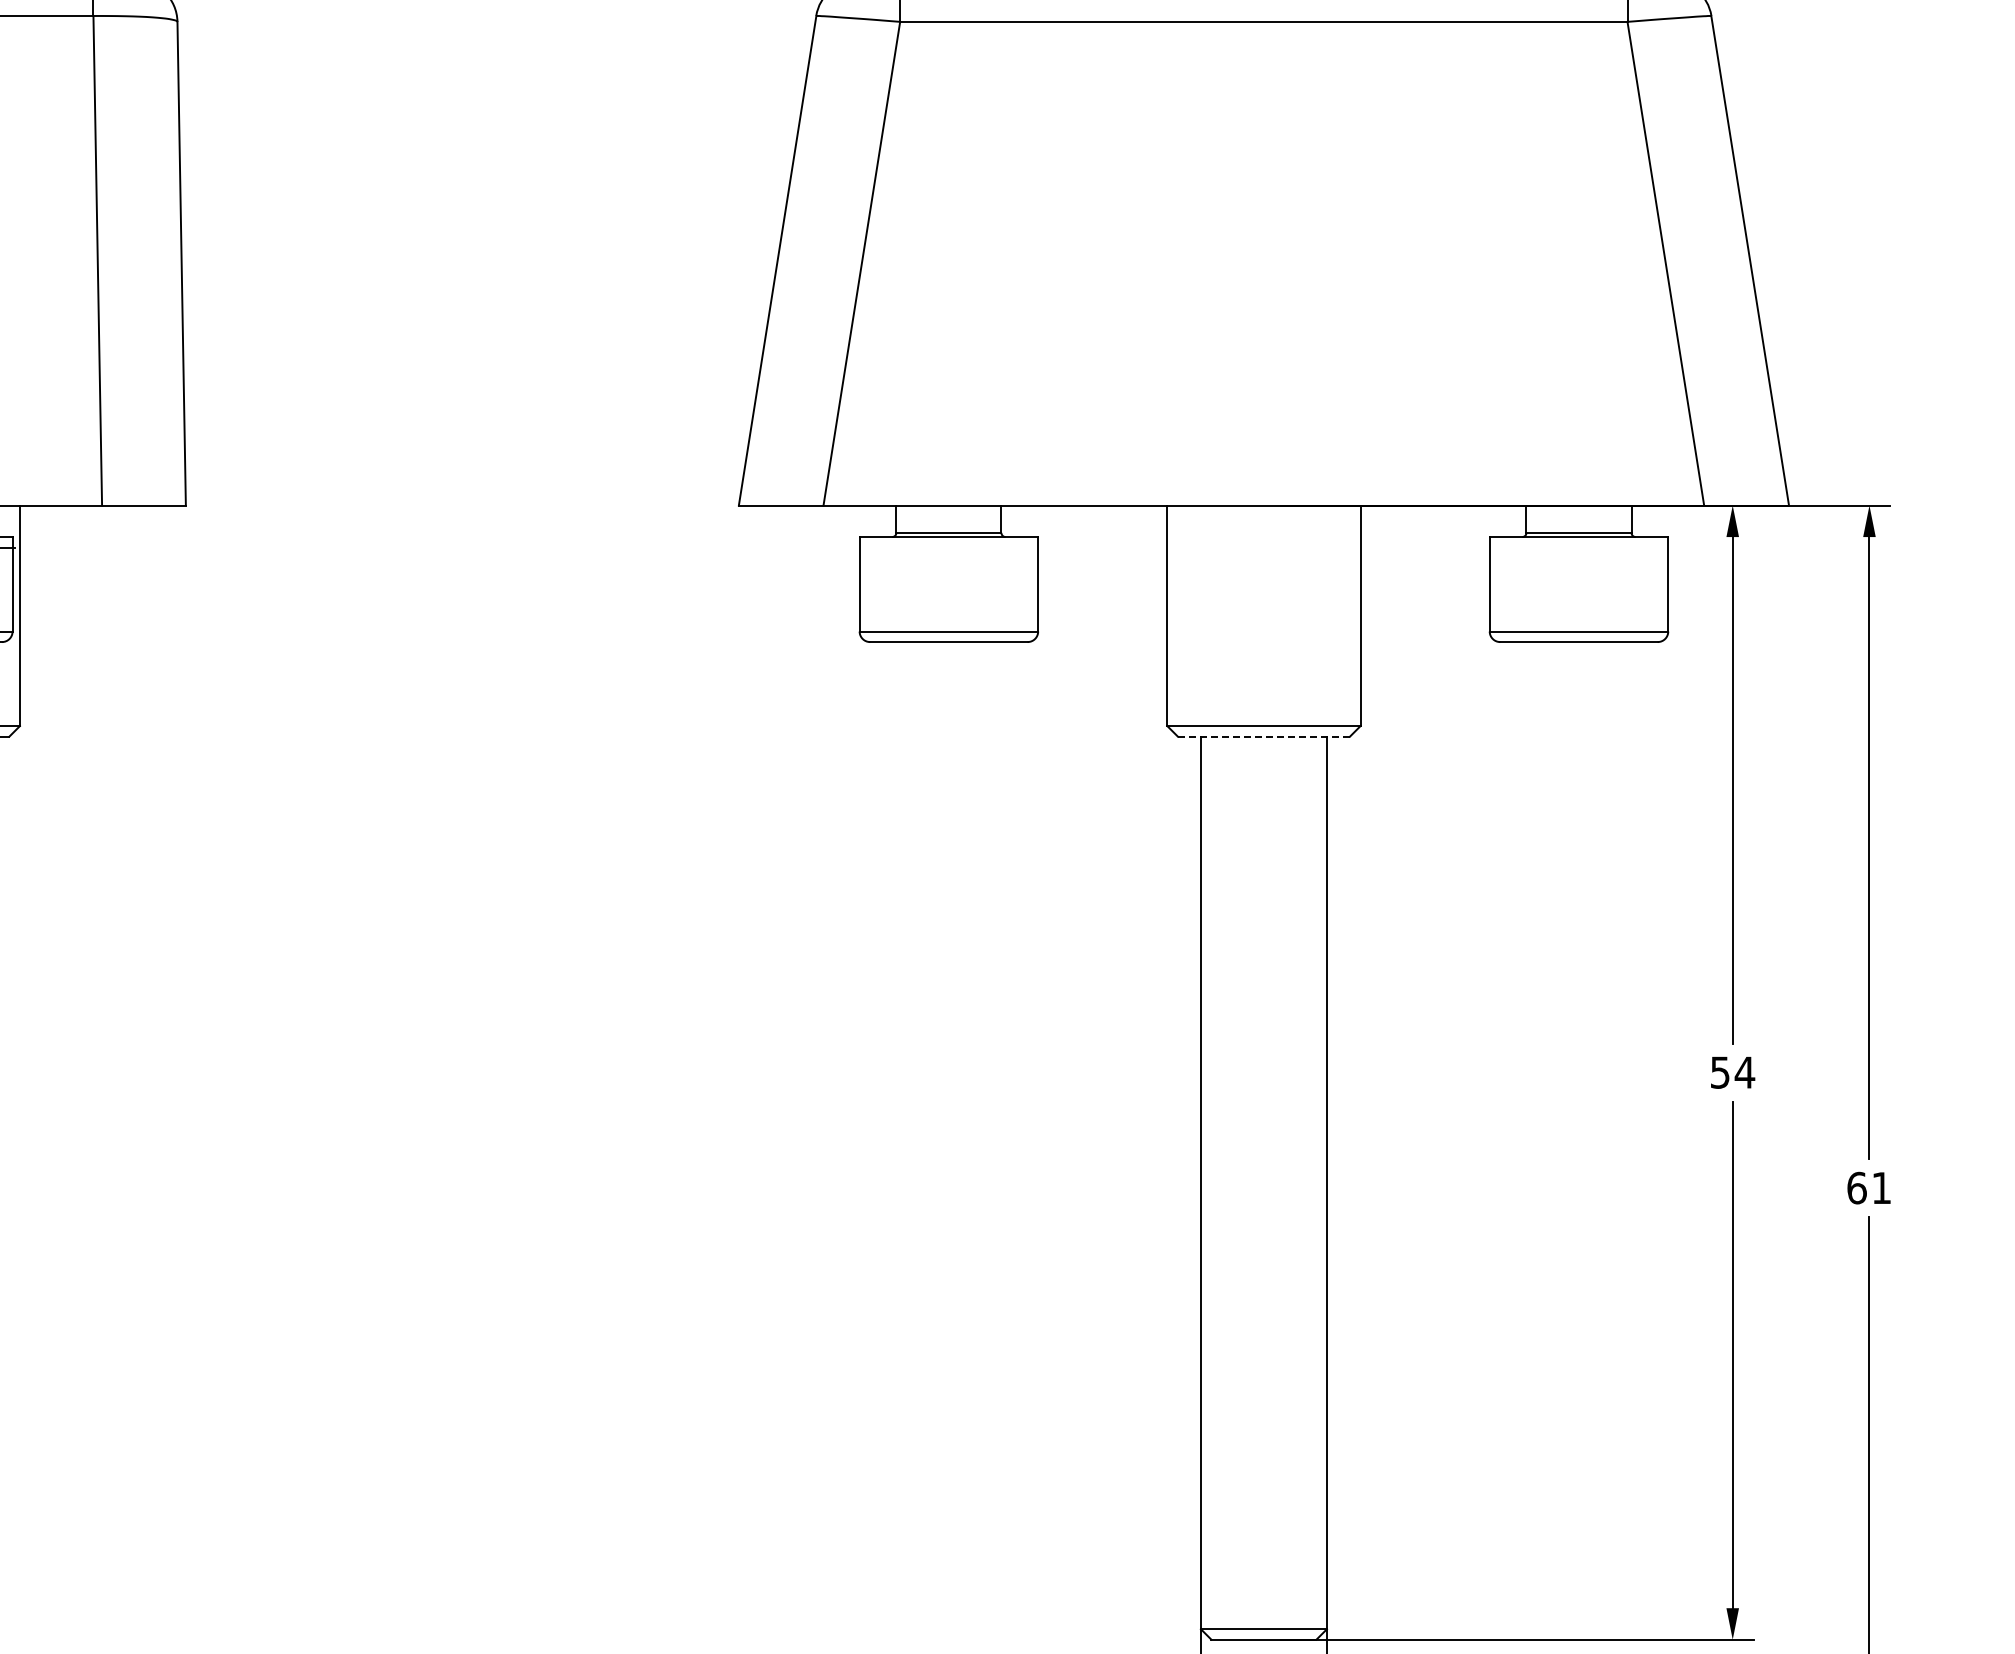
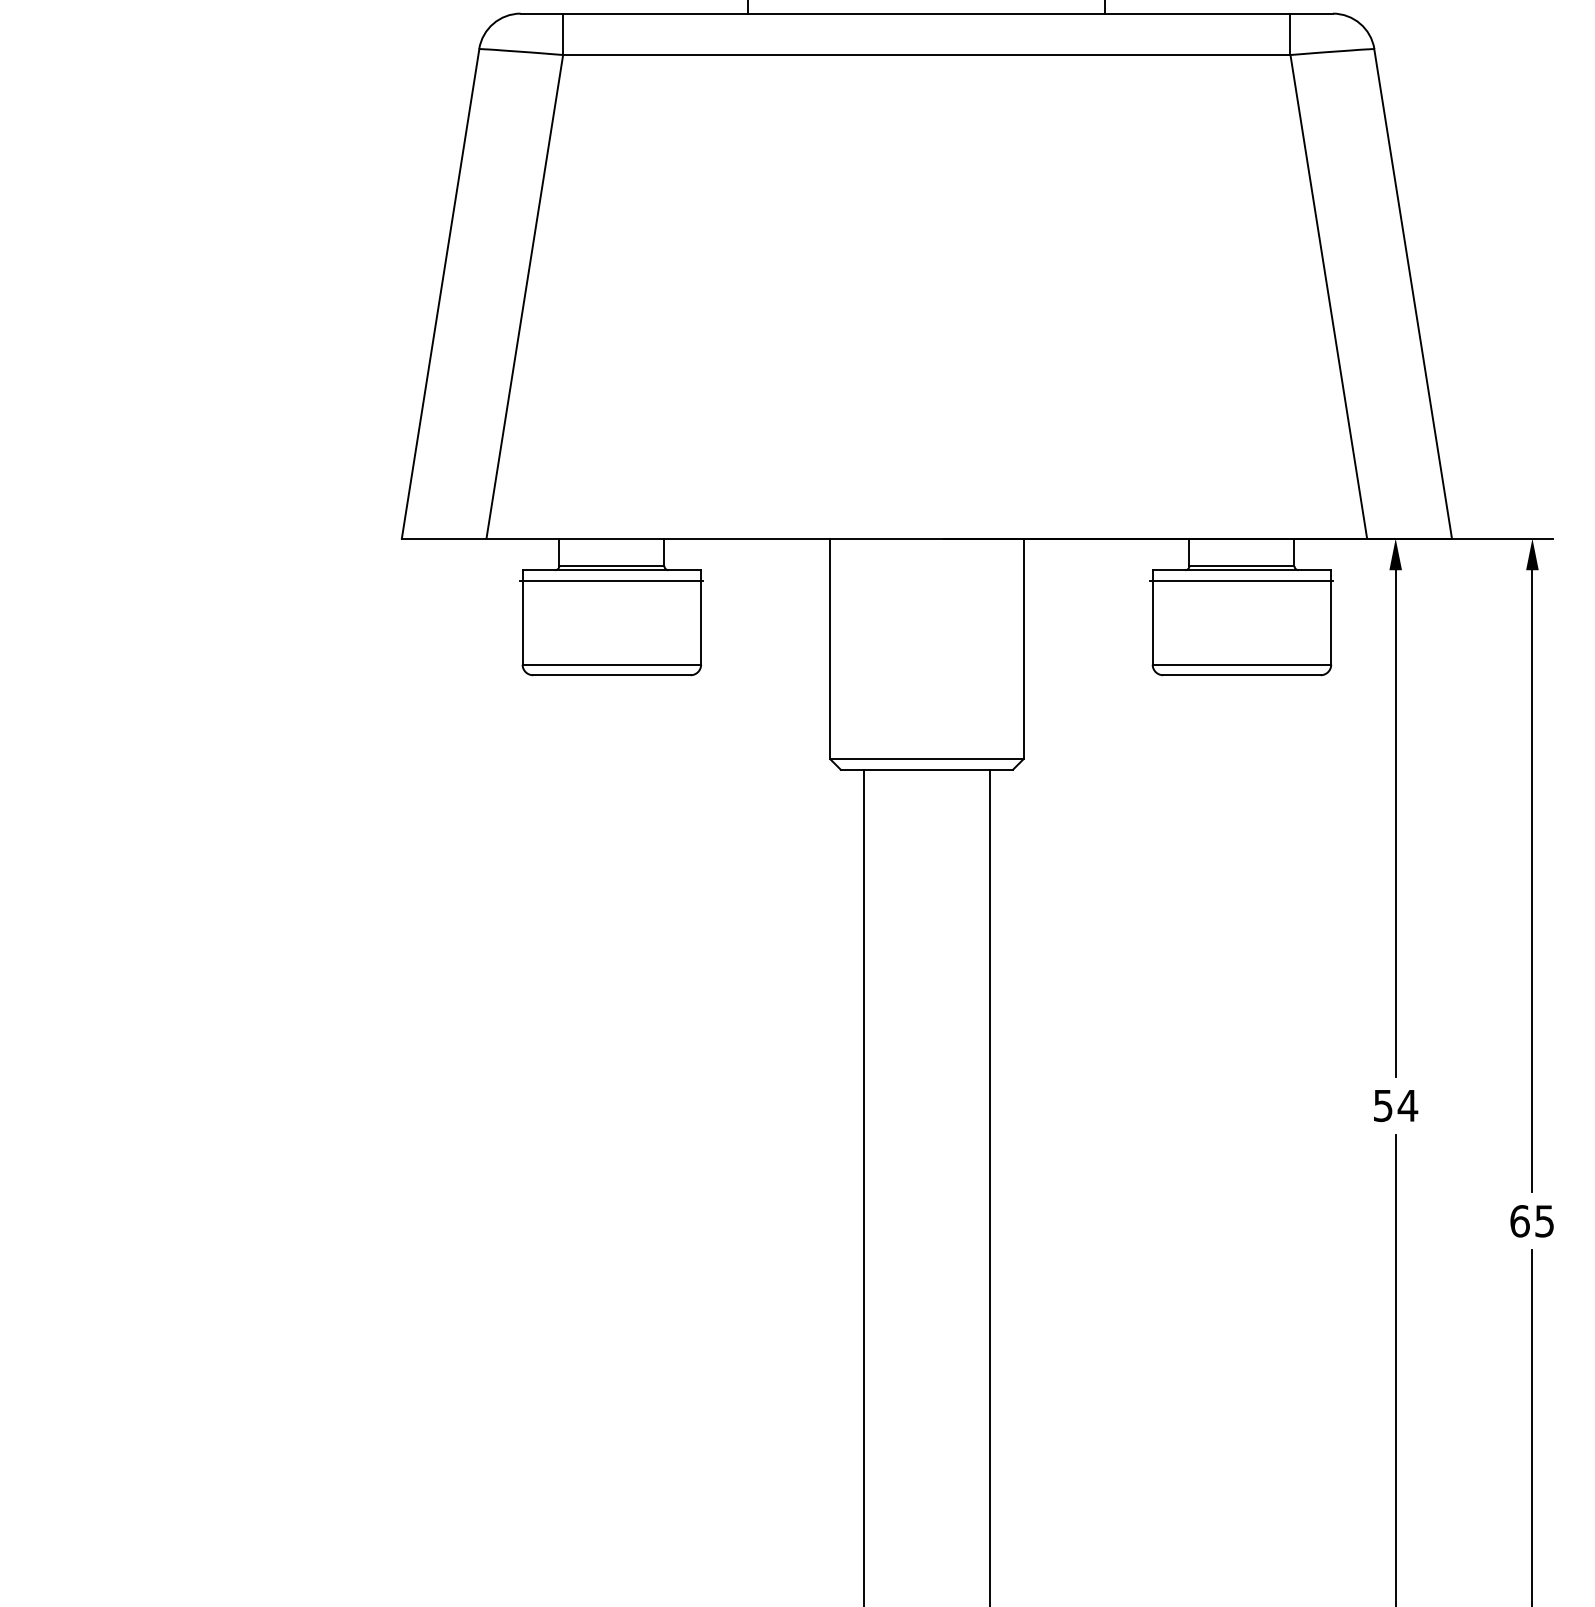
line: (948, 548) -> (611, 581), added
line: (1578, 548) -> (1241, 581), added
line: (1264, 736) -> (927, 769), dashed -> solid
text: (1881, 1188) -> (1544, 1221), 61 -> 65

